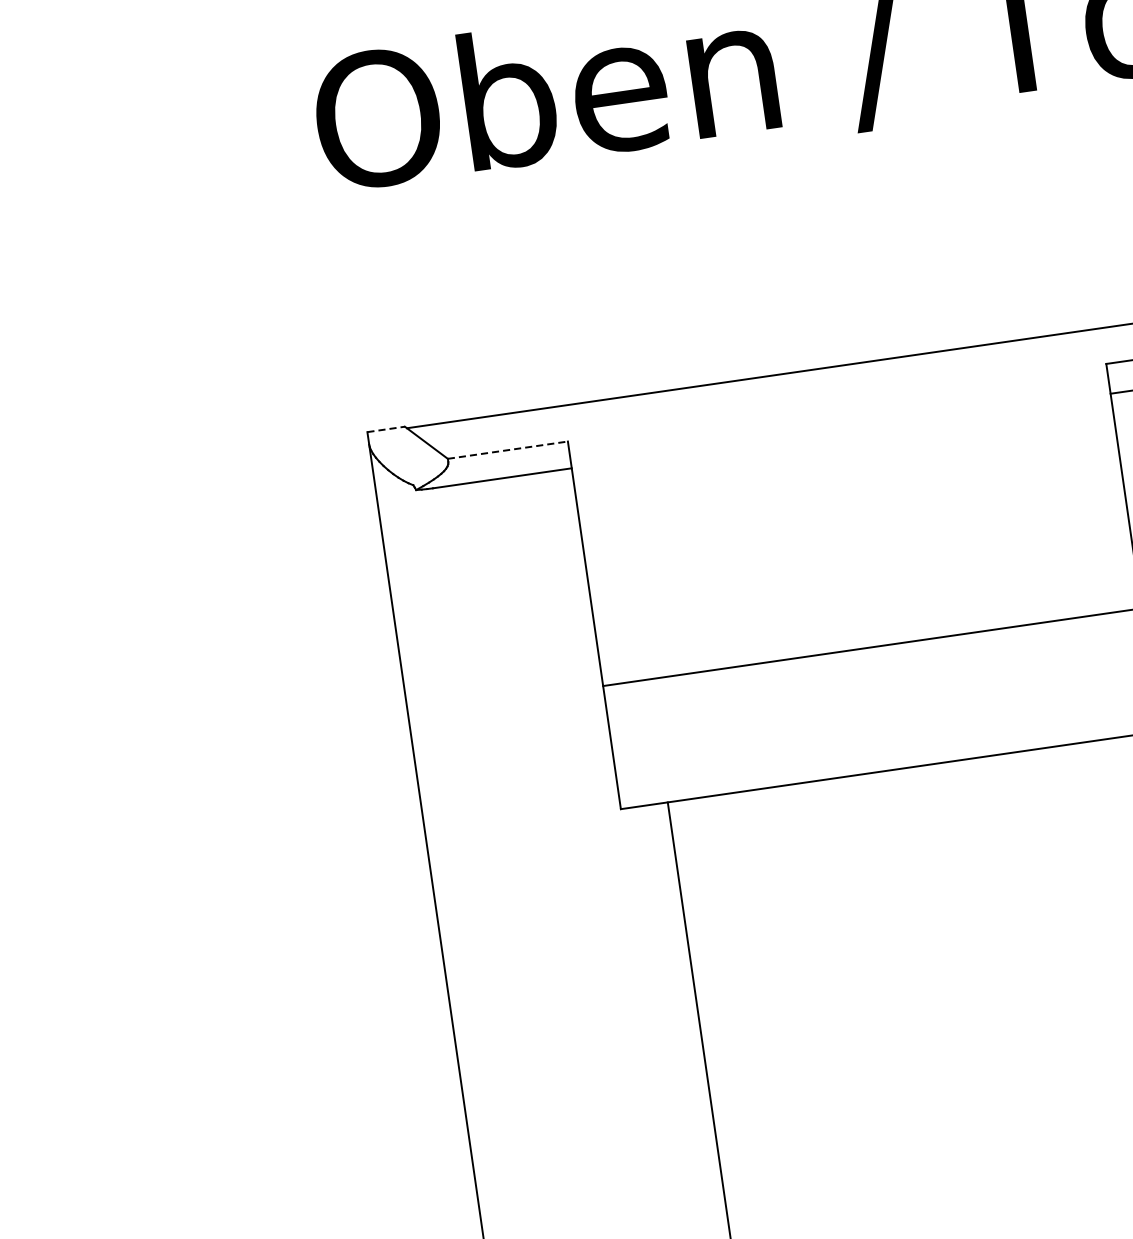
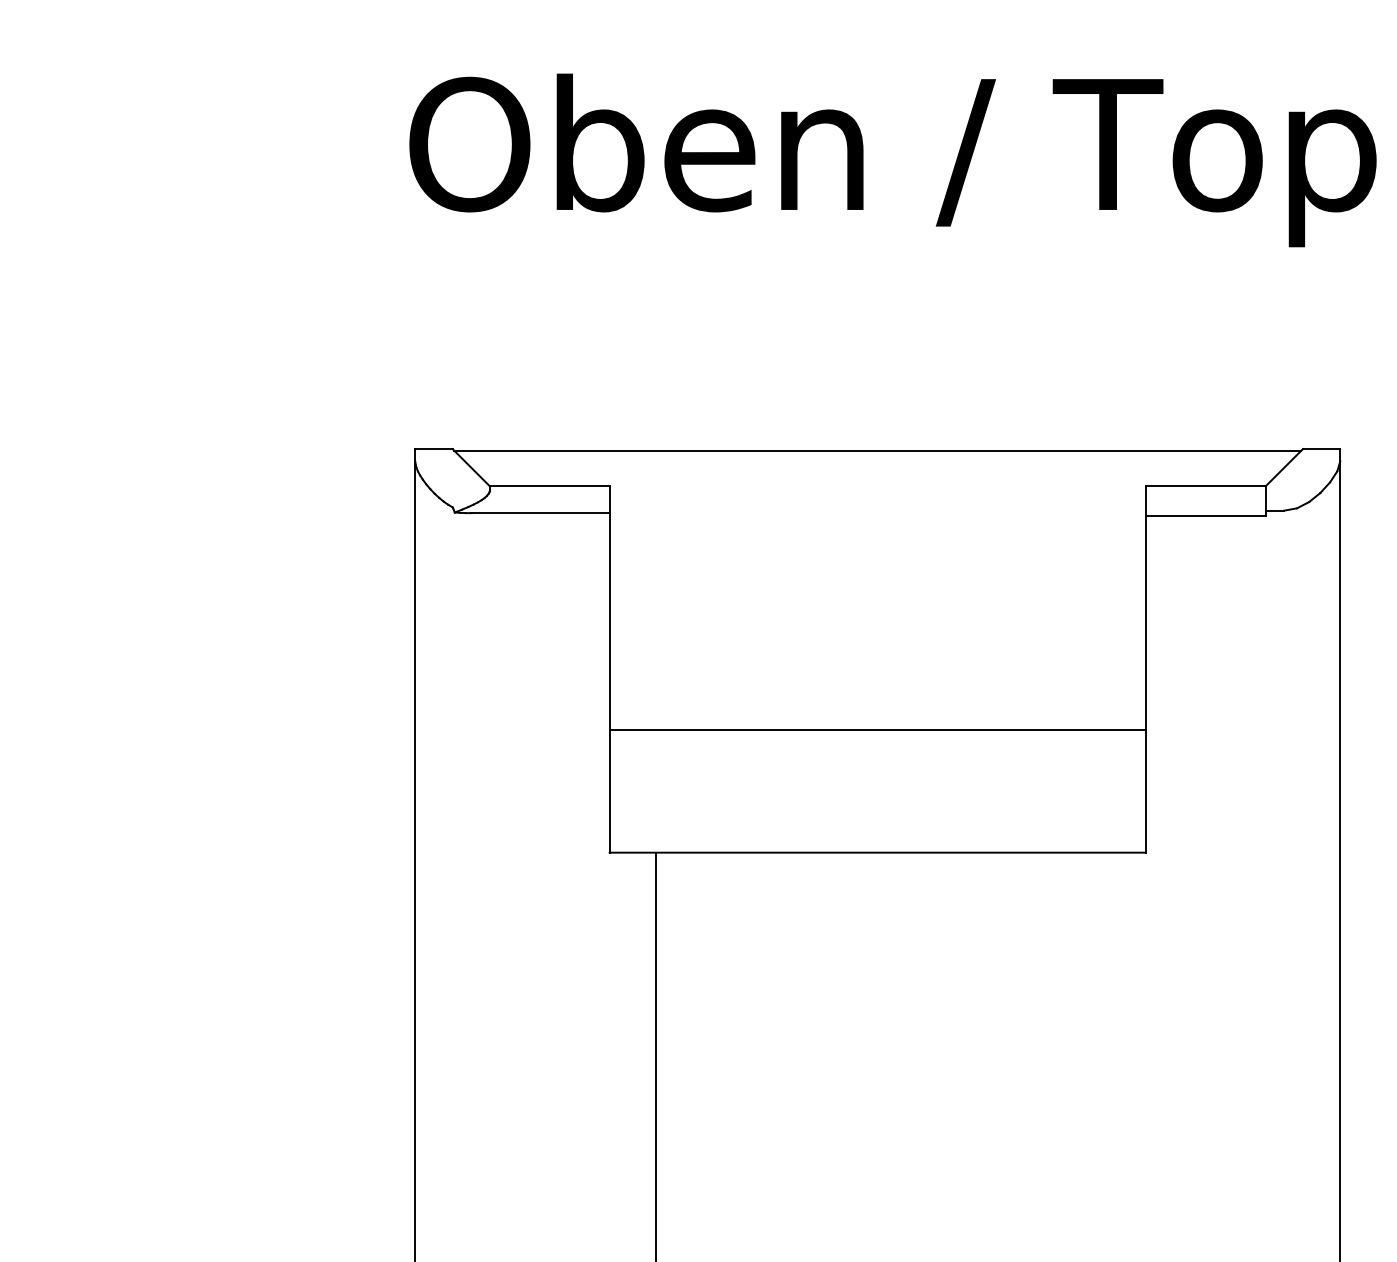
line: (386, 429) -> (434, 449), dashed -> solid
line: (507, 450) -> (549, 486), dashed -> solid

